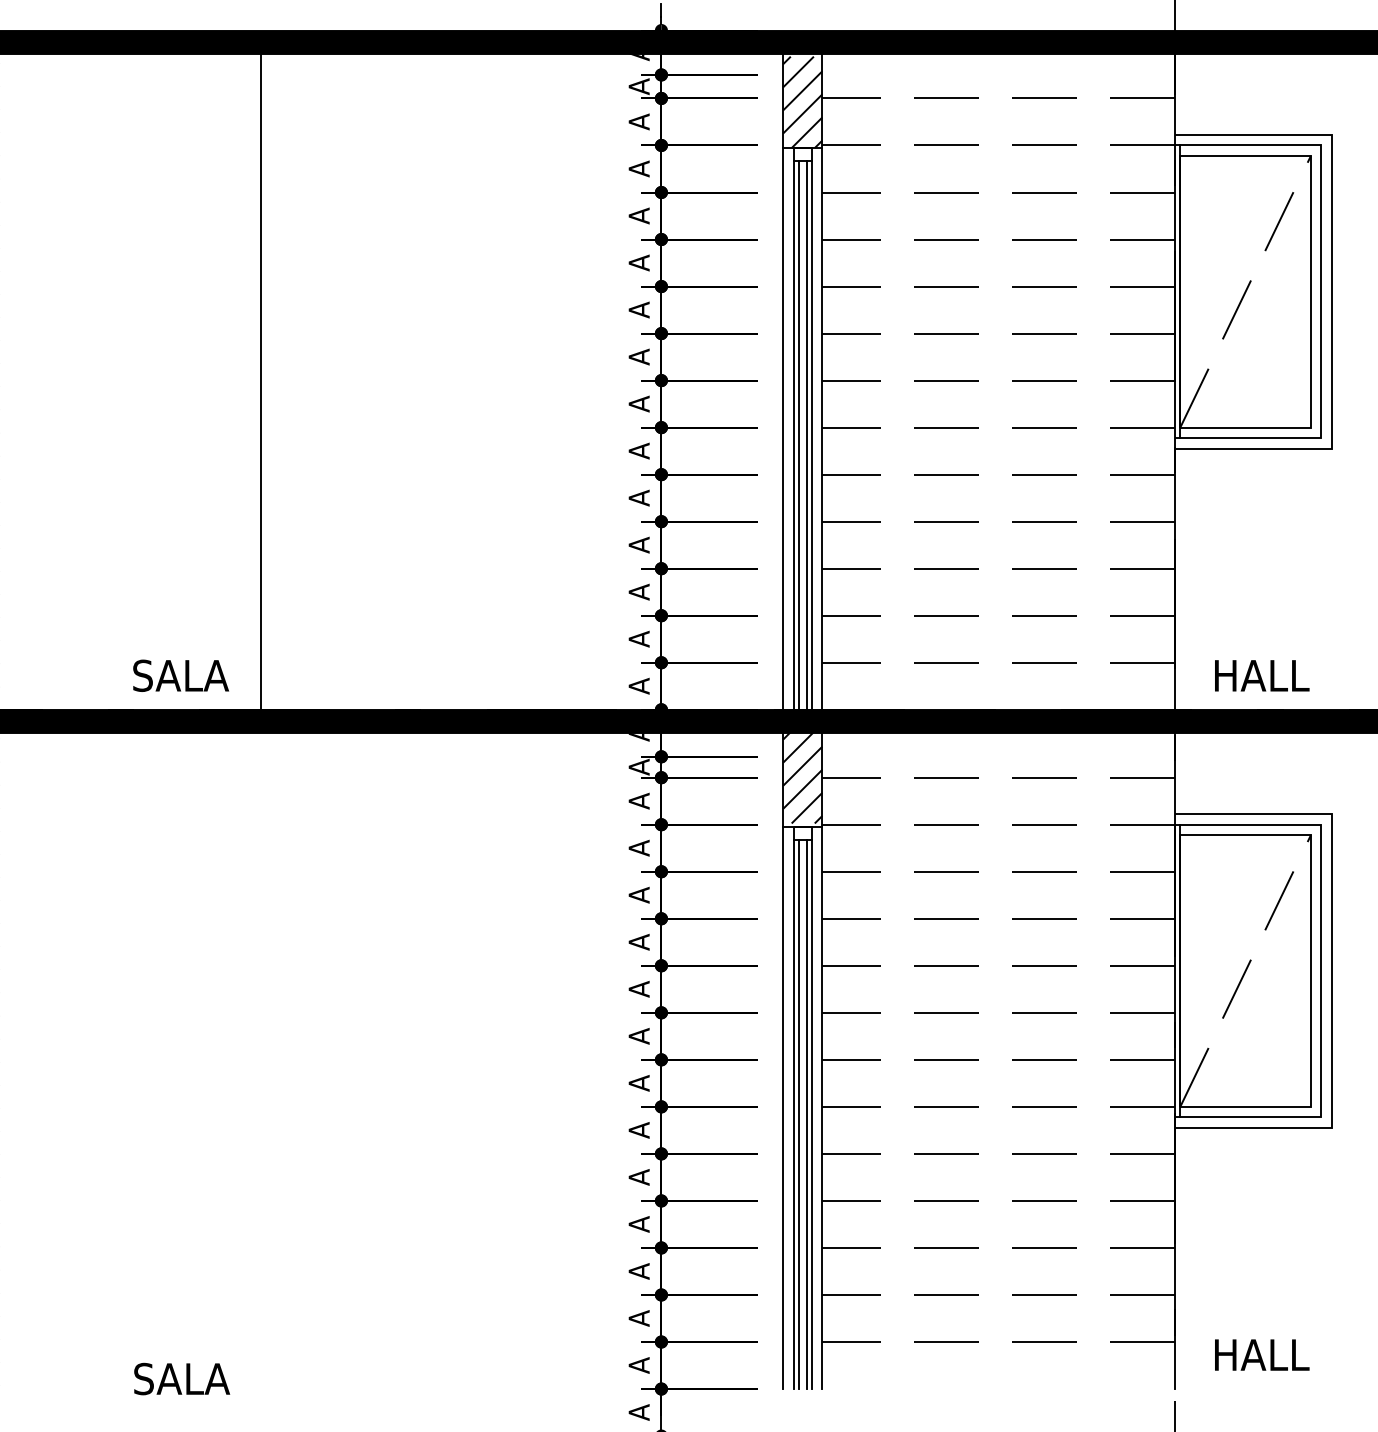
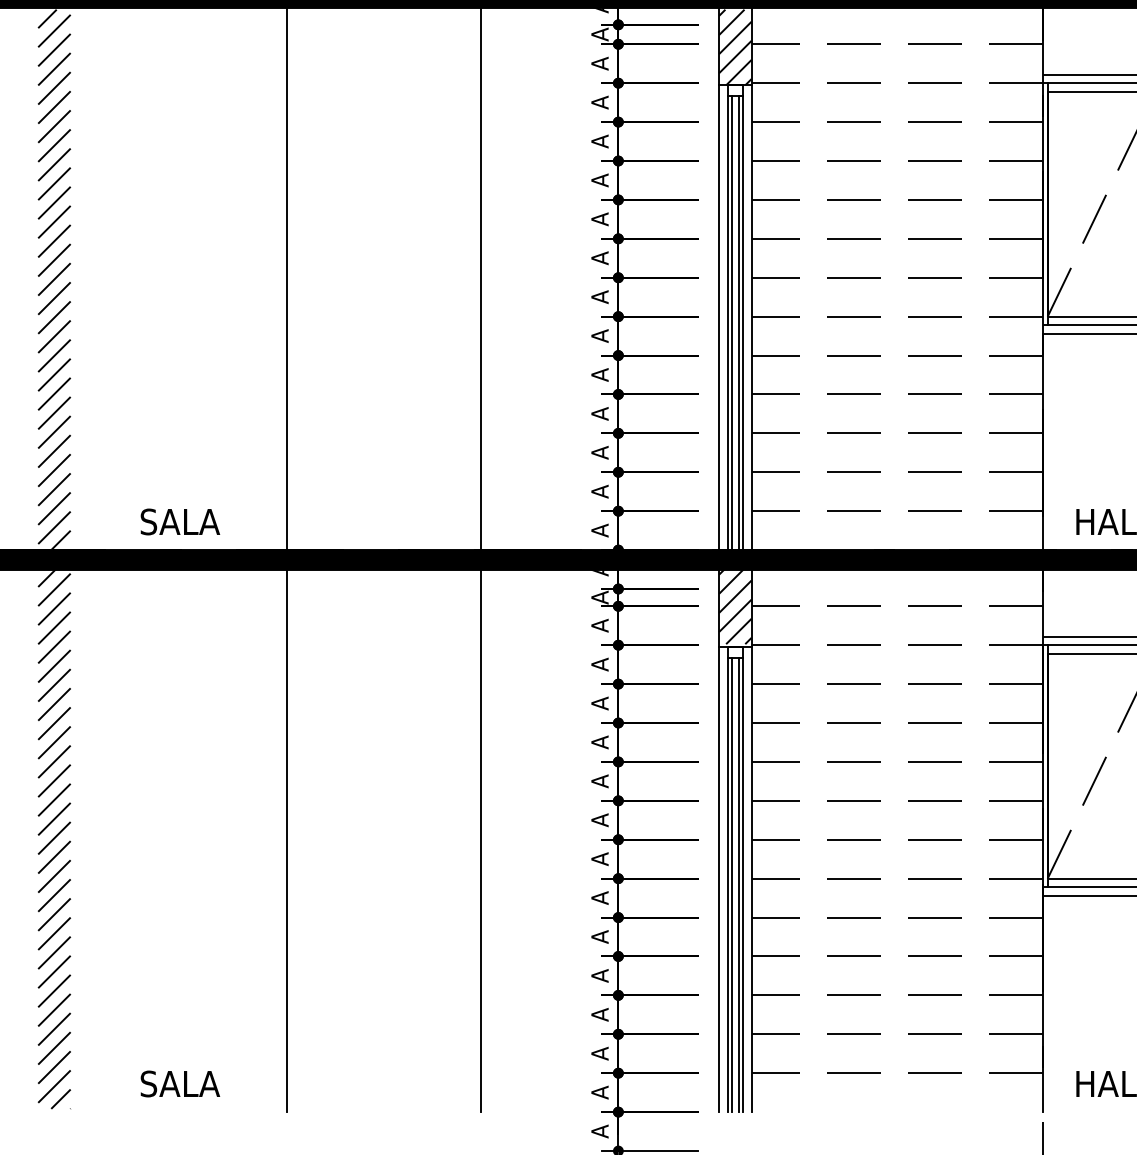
line: (495, 381) -> (481, 278), added
text: (180, 675) -> (179, 521), moved
line: (260, 1061) -> (286, 841), added
line: (495, 1061) -> (481, 841), added
text: (182, 1378) -> (180, 1083), moved

